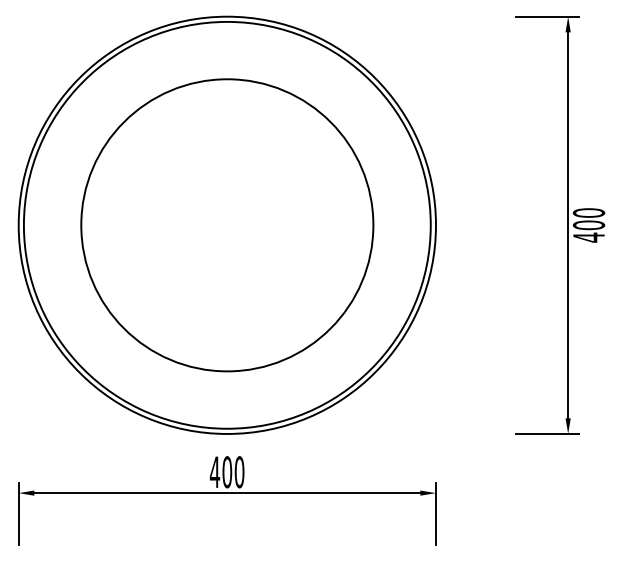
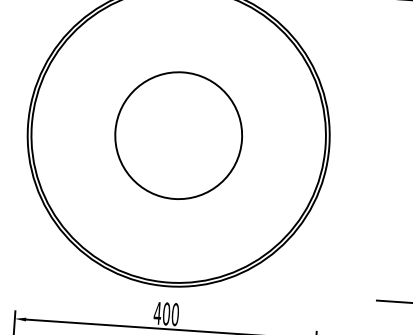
circle: (227, 225) -> (178, 135), size x0.6

